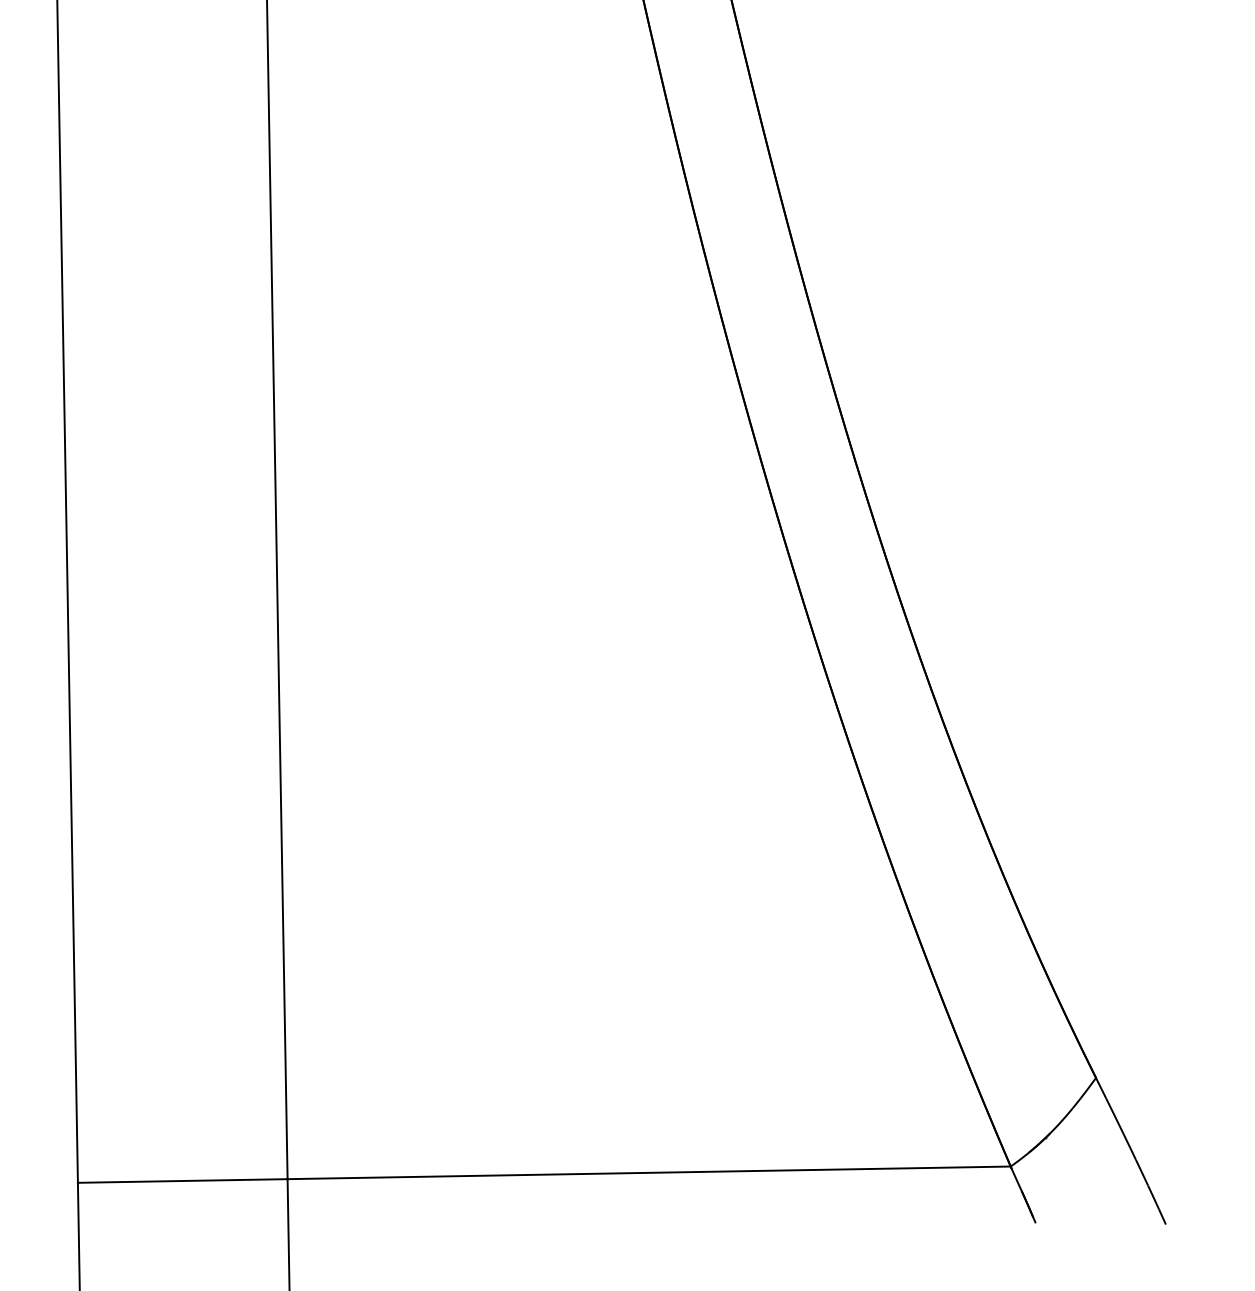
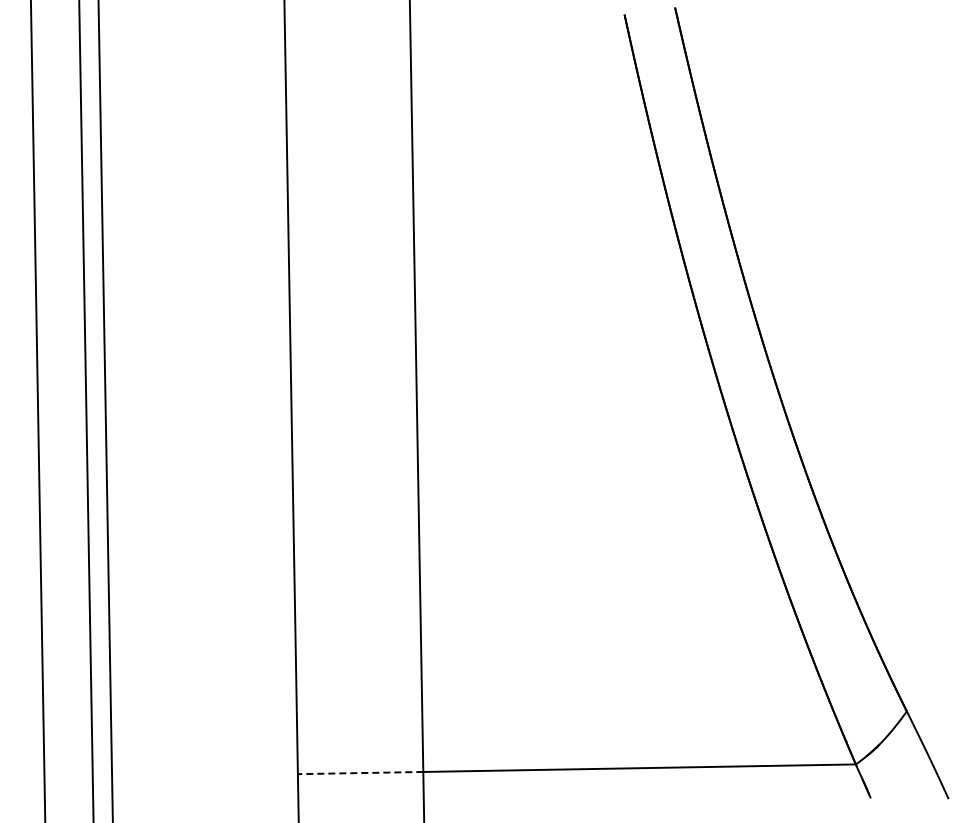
line: (182, 1181) -> (360, 773), solid -> dashed

